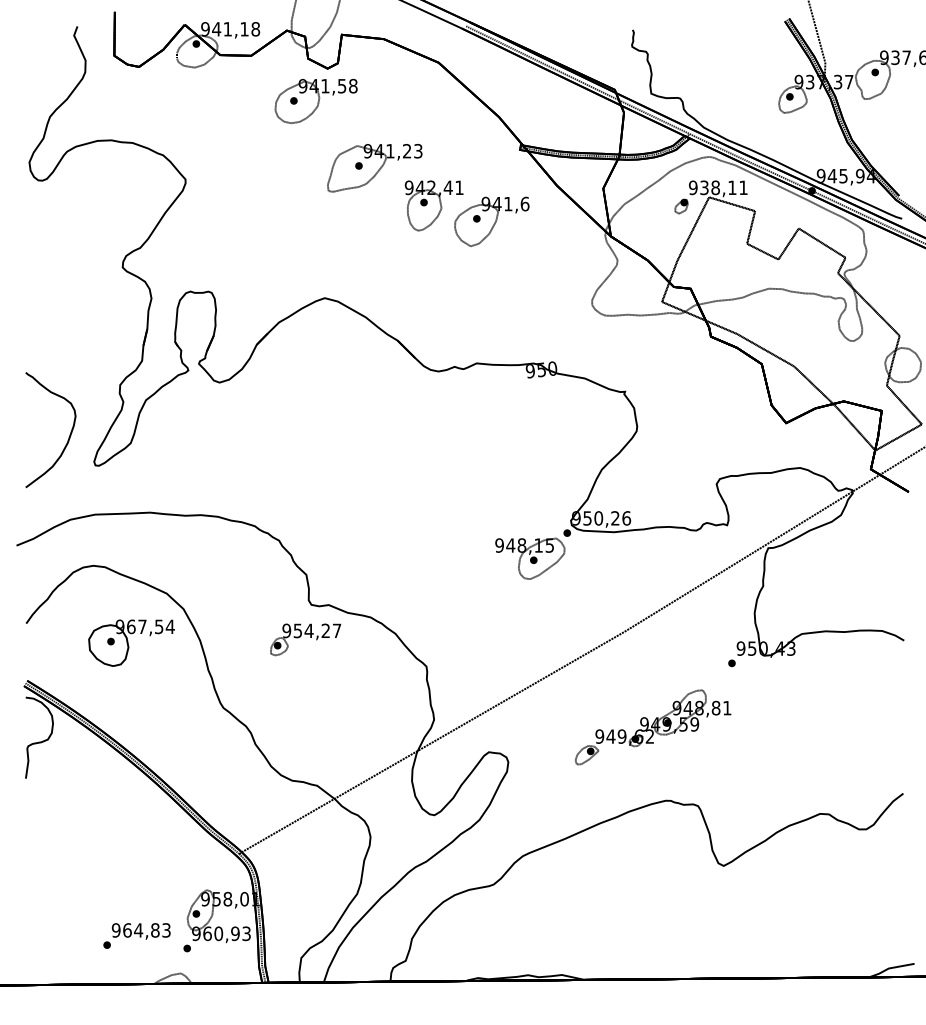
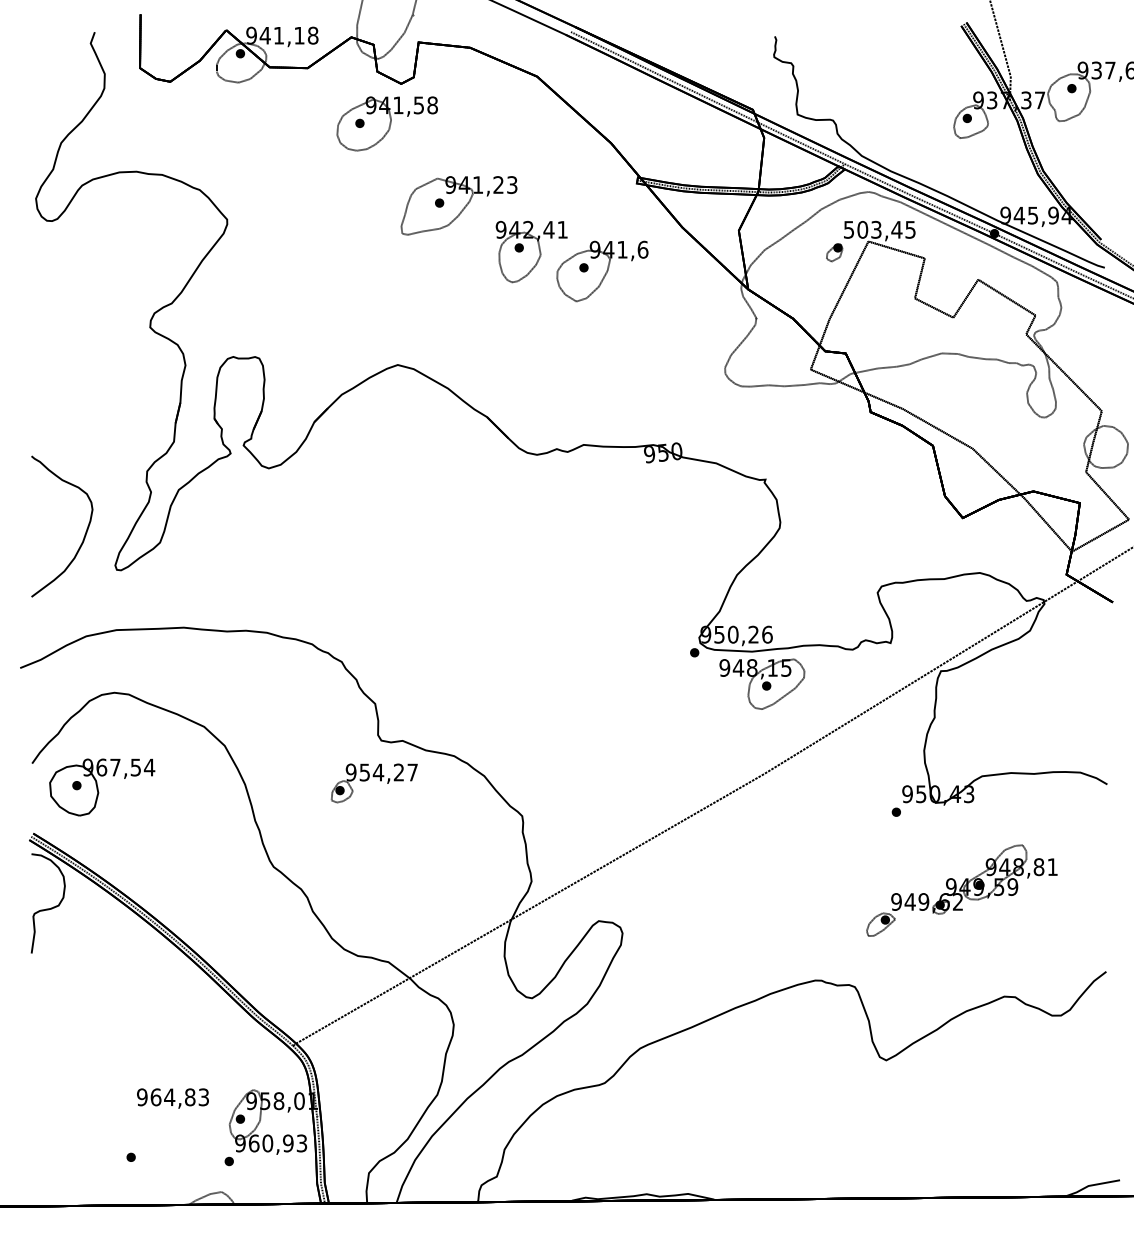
text: (718, 187) -> (879, 229), 938,11 -> 503,45
part: (530, 558) -> (762, 683), moved
part: (131, 643) -> (102, 787), moved
part: (652, 727) -> (961, 890), moved
text: (140, 931) -> (172, 1098), moved

